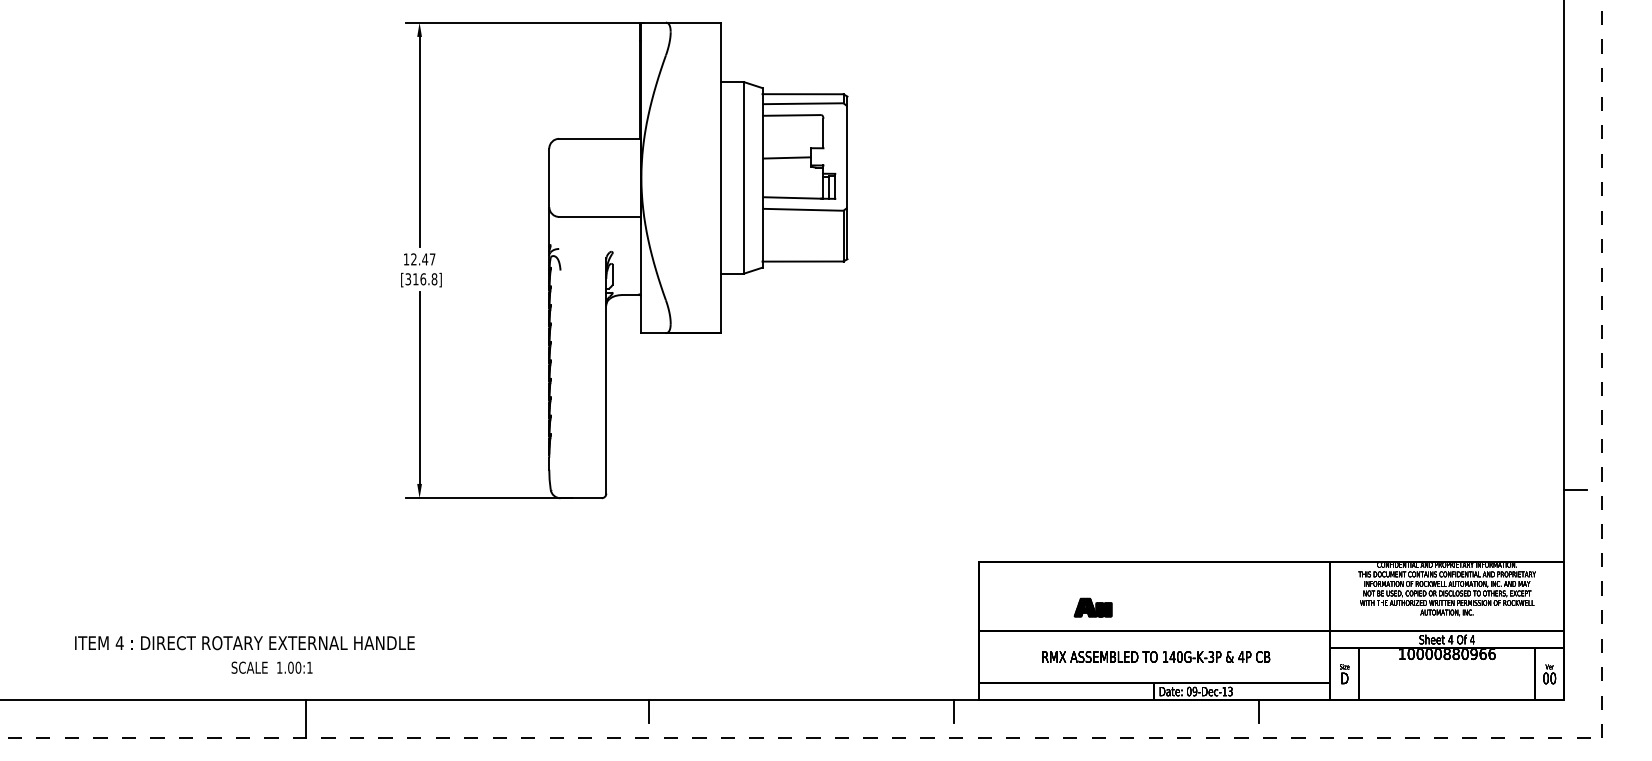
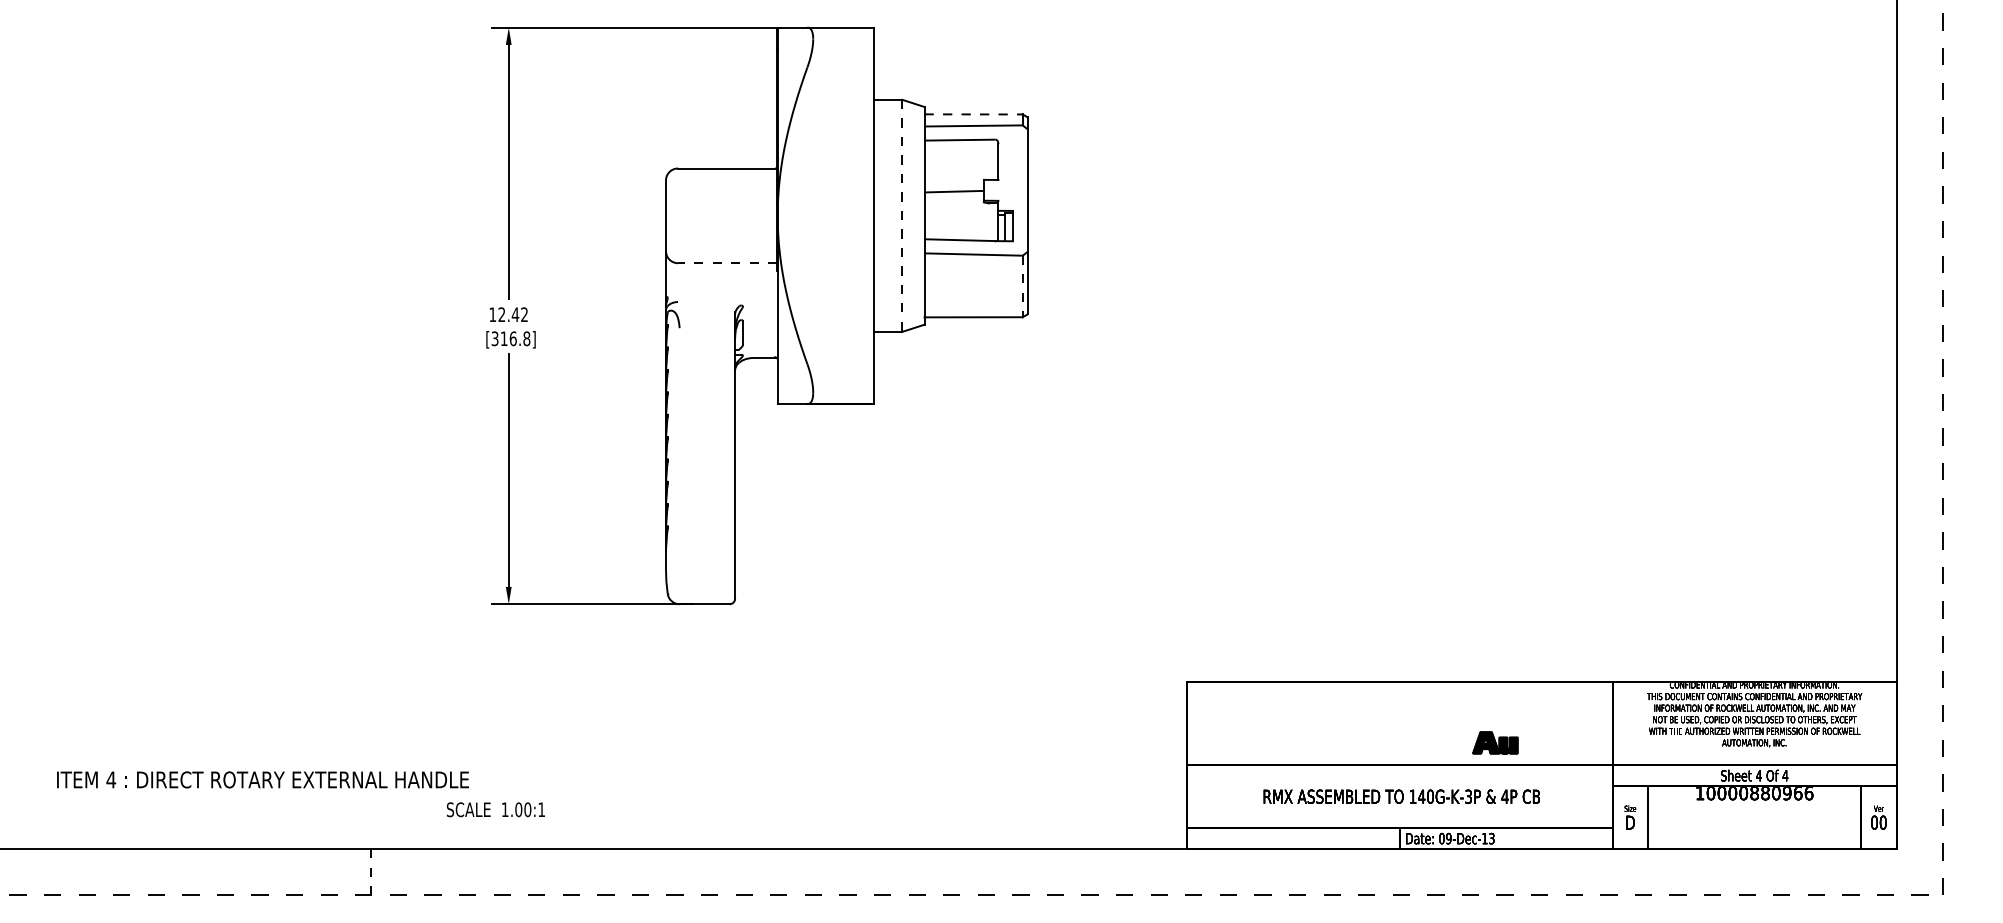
line: (803, 94) -> (974, 114), solid -> dashed
line: (744, 178) -> (902, 216), solid -> dashed
line: (600, 217) -> (727, 263), solid -> dashed
line: (843, 236) -> (1022, 286), solid -> dashed
text: (432, 259) -> (524, 314), 12.47 -> 12.42
line: (1575, 490) -> (1910, 594), removed
part: (1093, 607) -> (1495, 742), moved
text: (244, 642) -> (262, 779), moved
text: (271, 667) -> (495, 809), moved
line: (649, 711) -> (787, 862), removed
line: (953, 711) -> (1156, 862), removed
line: (1259, 711) -> (1526, 862), removed
line: (305, 718) -> (370, 871), solid -> dashed

